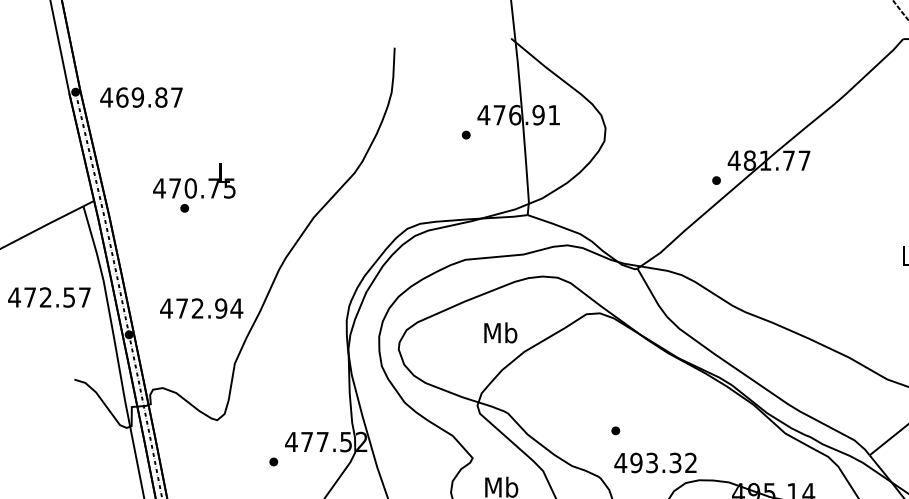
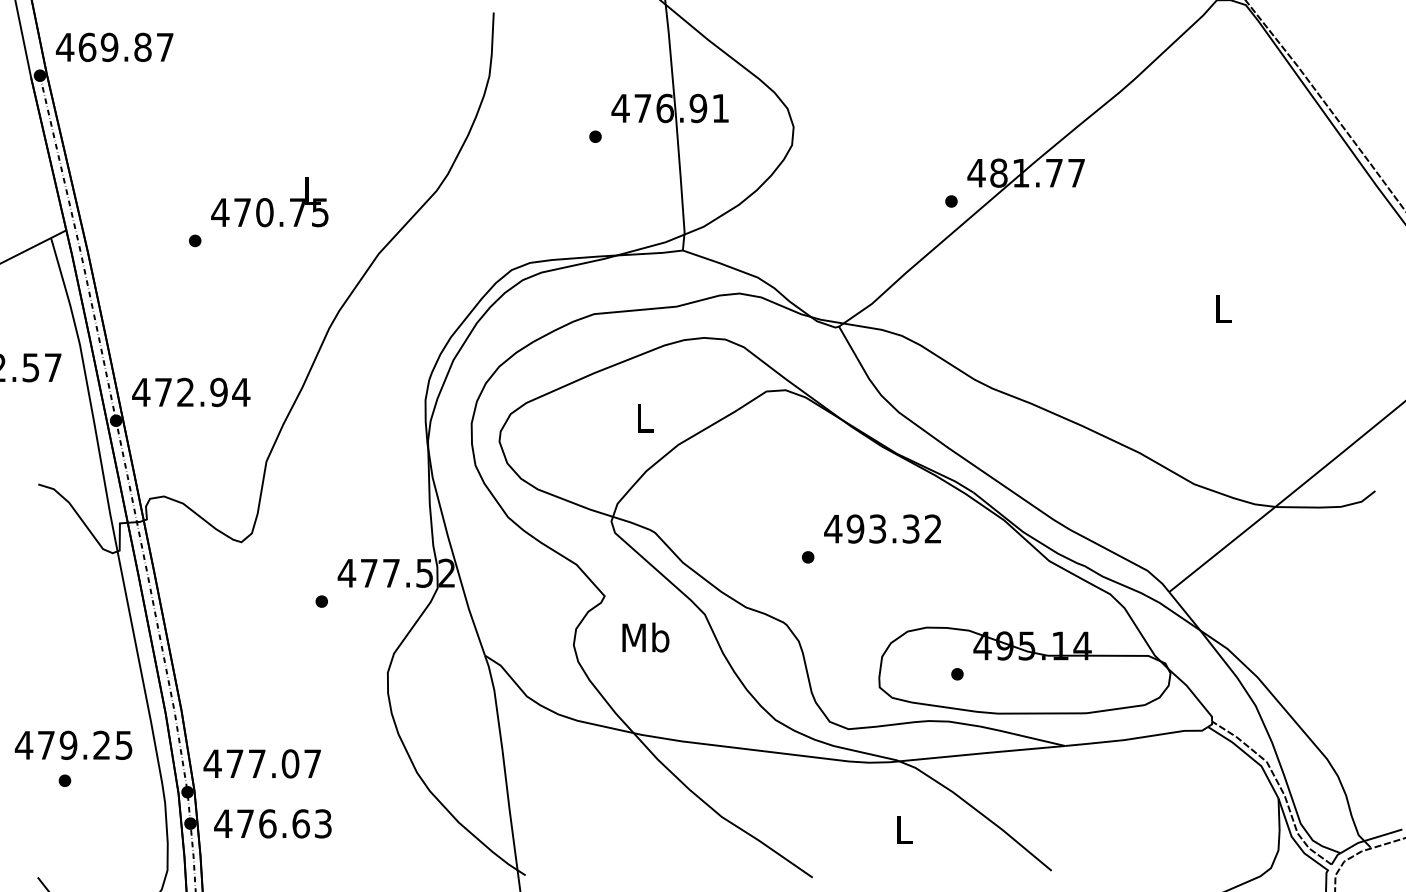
text: (141, 96) -> (114, 46), moved
text: (194, 181) -> (269, 202), moved
text: (201, 308) -> (191, 392), moved
text: (500, 333) -> (644, 418), Mb -> L
text: (655, 462) -> (882, 528), moved

